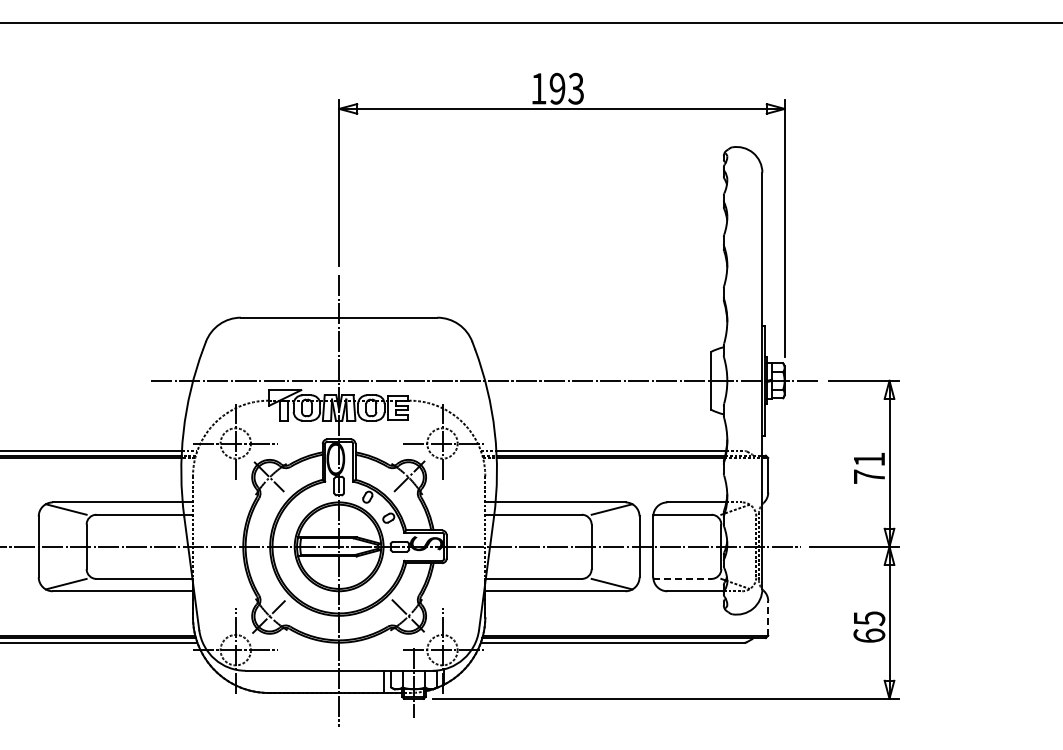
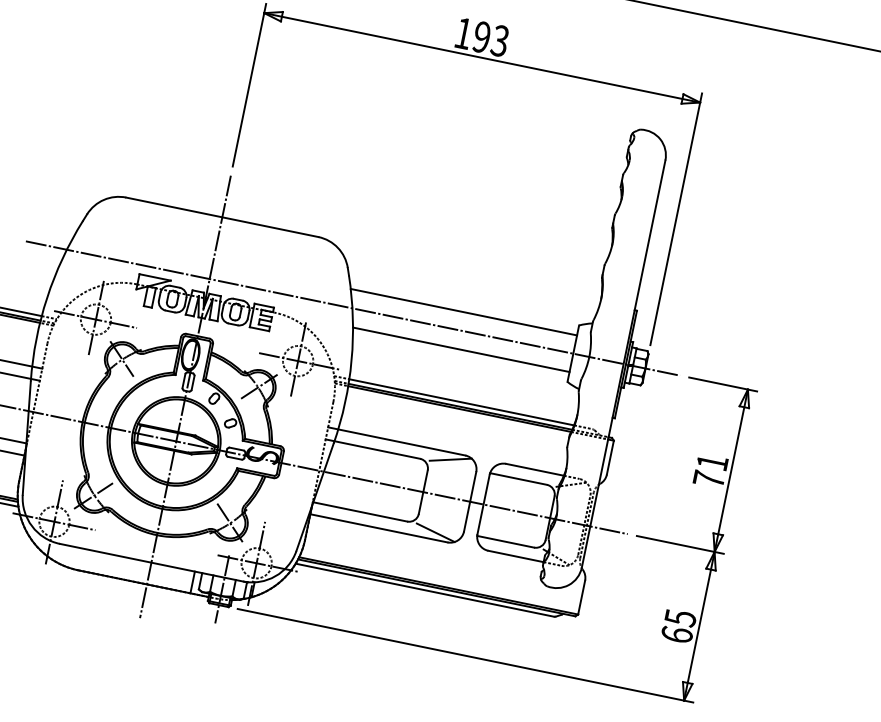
line: (594, 362) -> (463, 312), added
line: (599, 399) -> (460, 349), added
line: (682, 578) -> (505, 541), dashed -> solid
line: (768, 617) -> (582, 596), dashed -> solid

